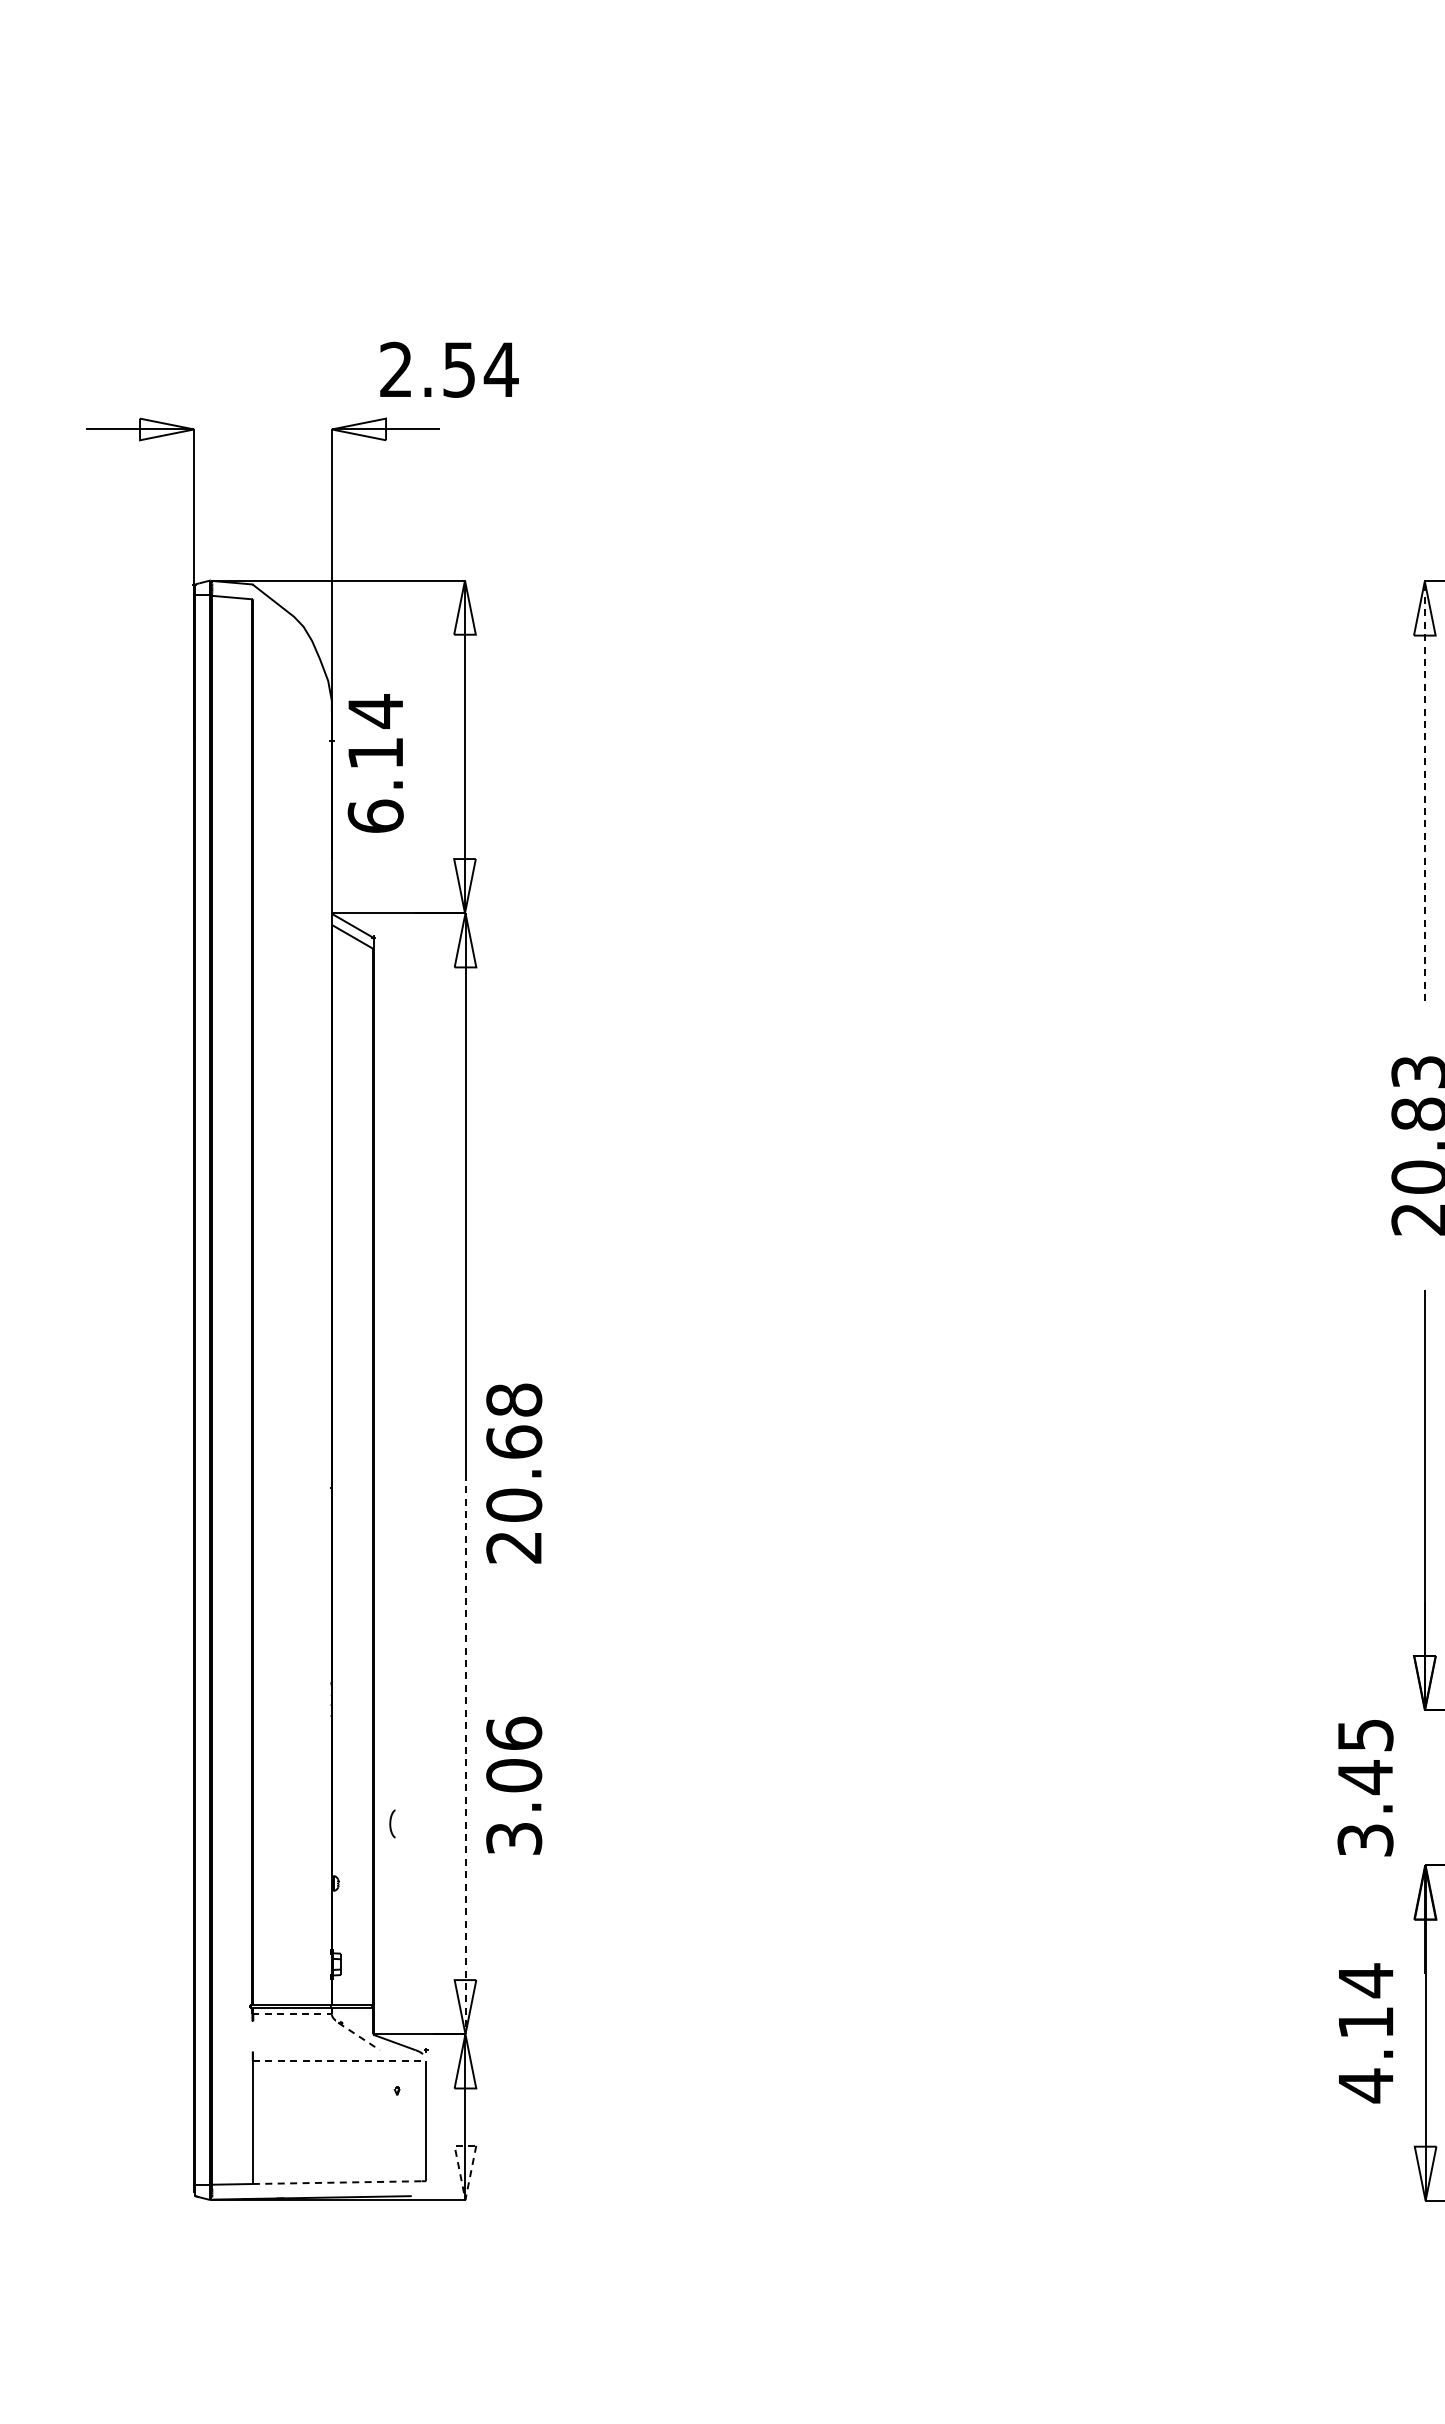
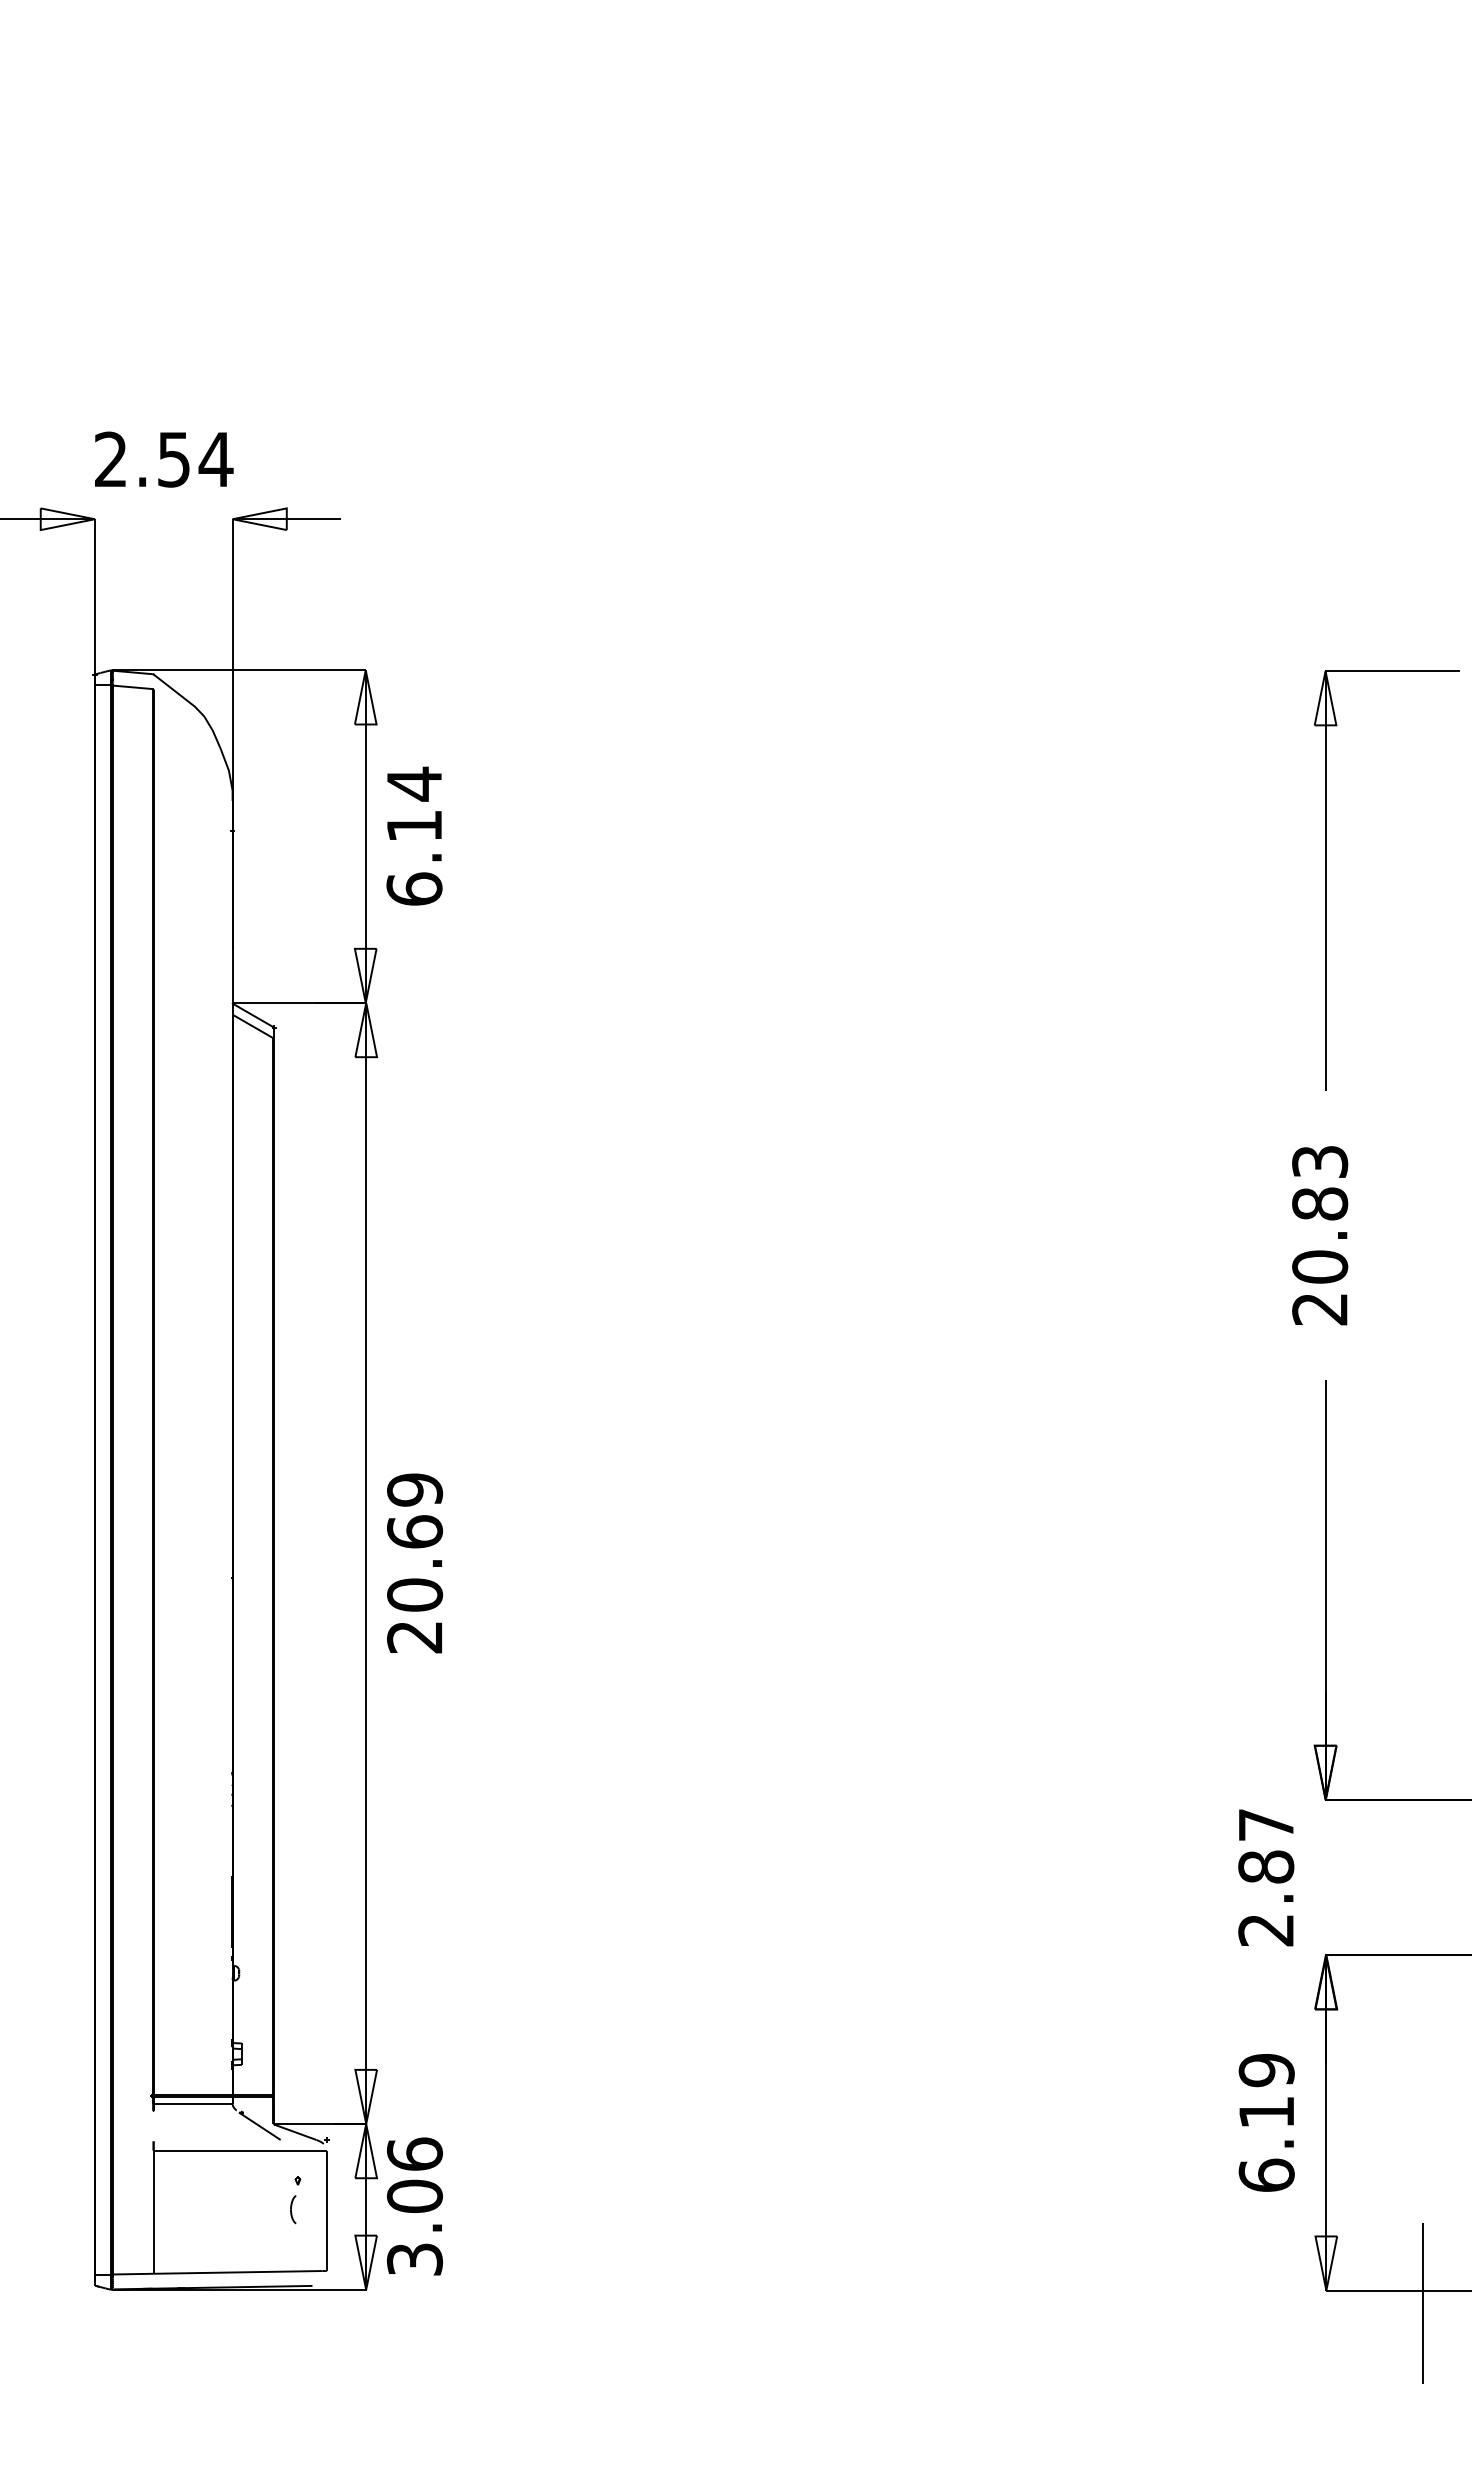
text: (449, 369) -> (164, 459), moved
text: (375, 762) -> (414, 835), moved
line: (1424, 791) -> (1325, 881), dashed -> solid
text: (514, 1399) -> (415, 1489), 20.68 -> 20.69
line: (465, 1754) -> (366, 1844), dashed -> solid
text: (513, 1785) -> (414, 2206), moved
text: (1365, 1787) -> (1266, 1877), 3.45 -> 2.87
part: (392, 1823) -> (293, 2209), moved
line: (292, 2013) -> (193, 2103), dashed -> solid
text: (1365, 2033) -> (1266, 2123), 4.14 -> 6.19
line: (358, 2036) -> (259, 2126), dashed -> solid
line: (339, 2060) -> (240, 2150), dashed -> solid
line: (337, 2182) -> (238, 2272), dashed -> solid
line: (463, 2189) -> (364, 2279), dashed -> solid

